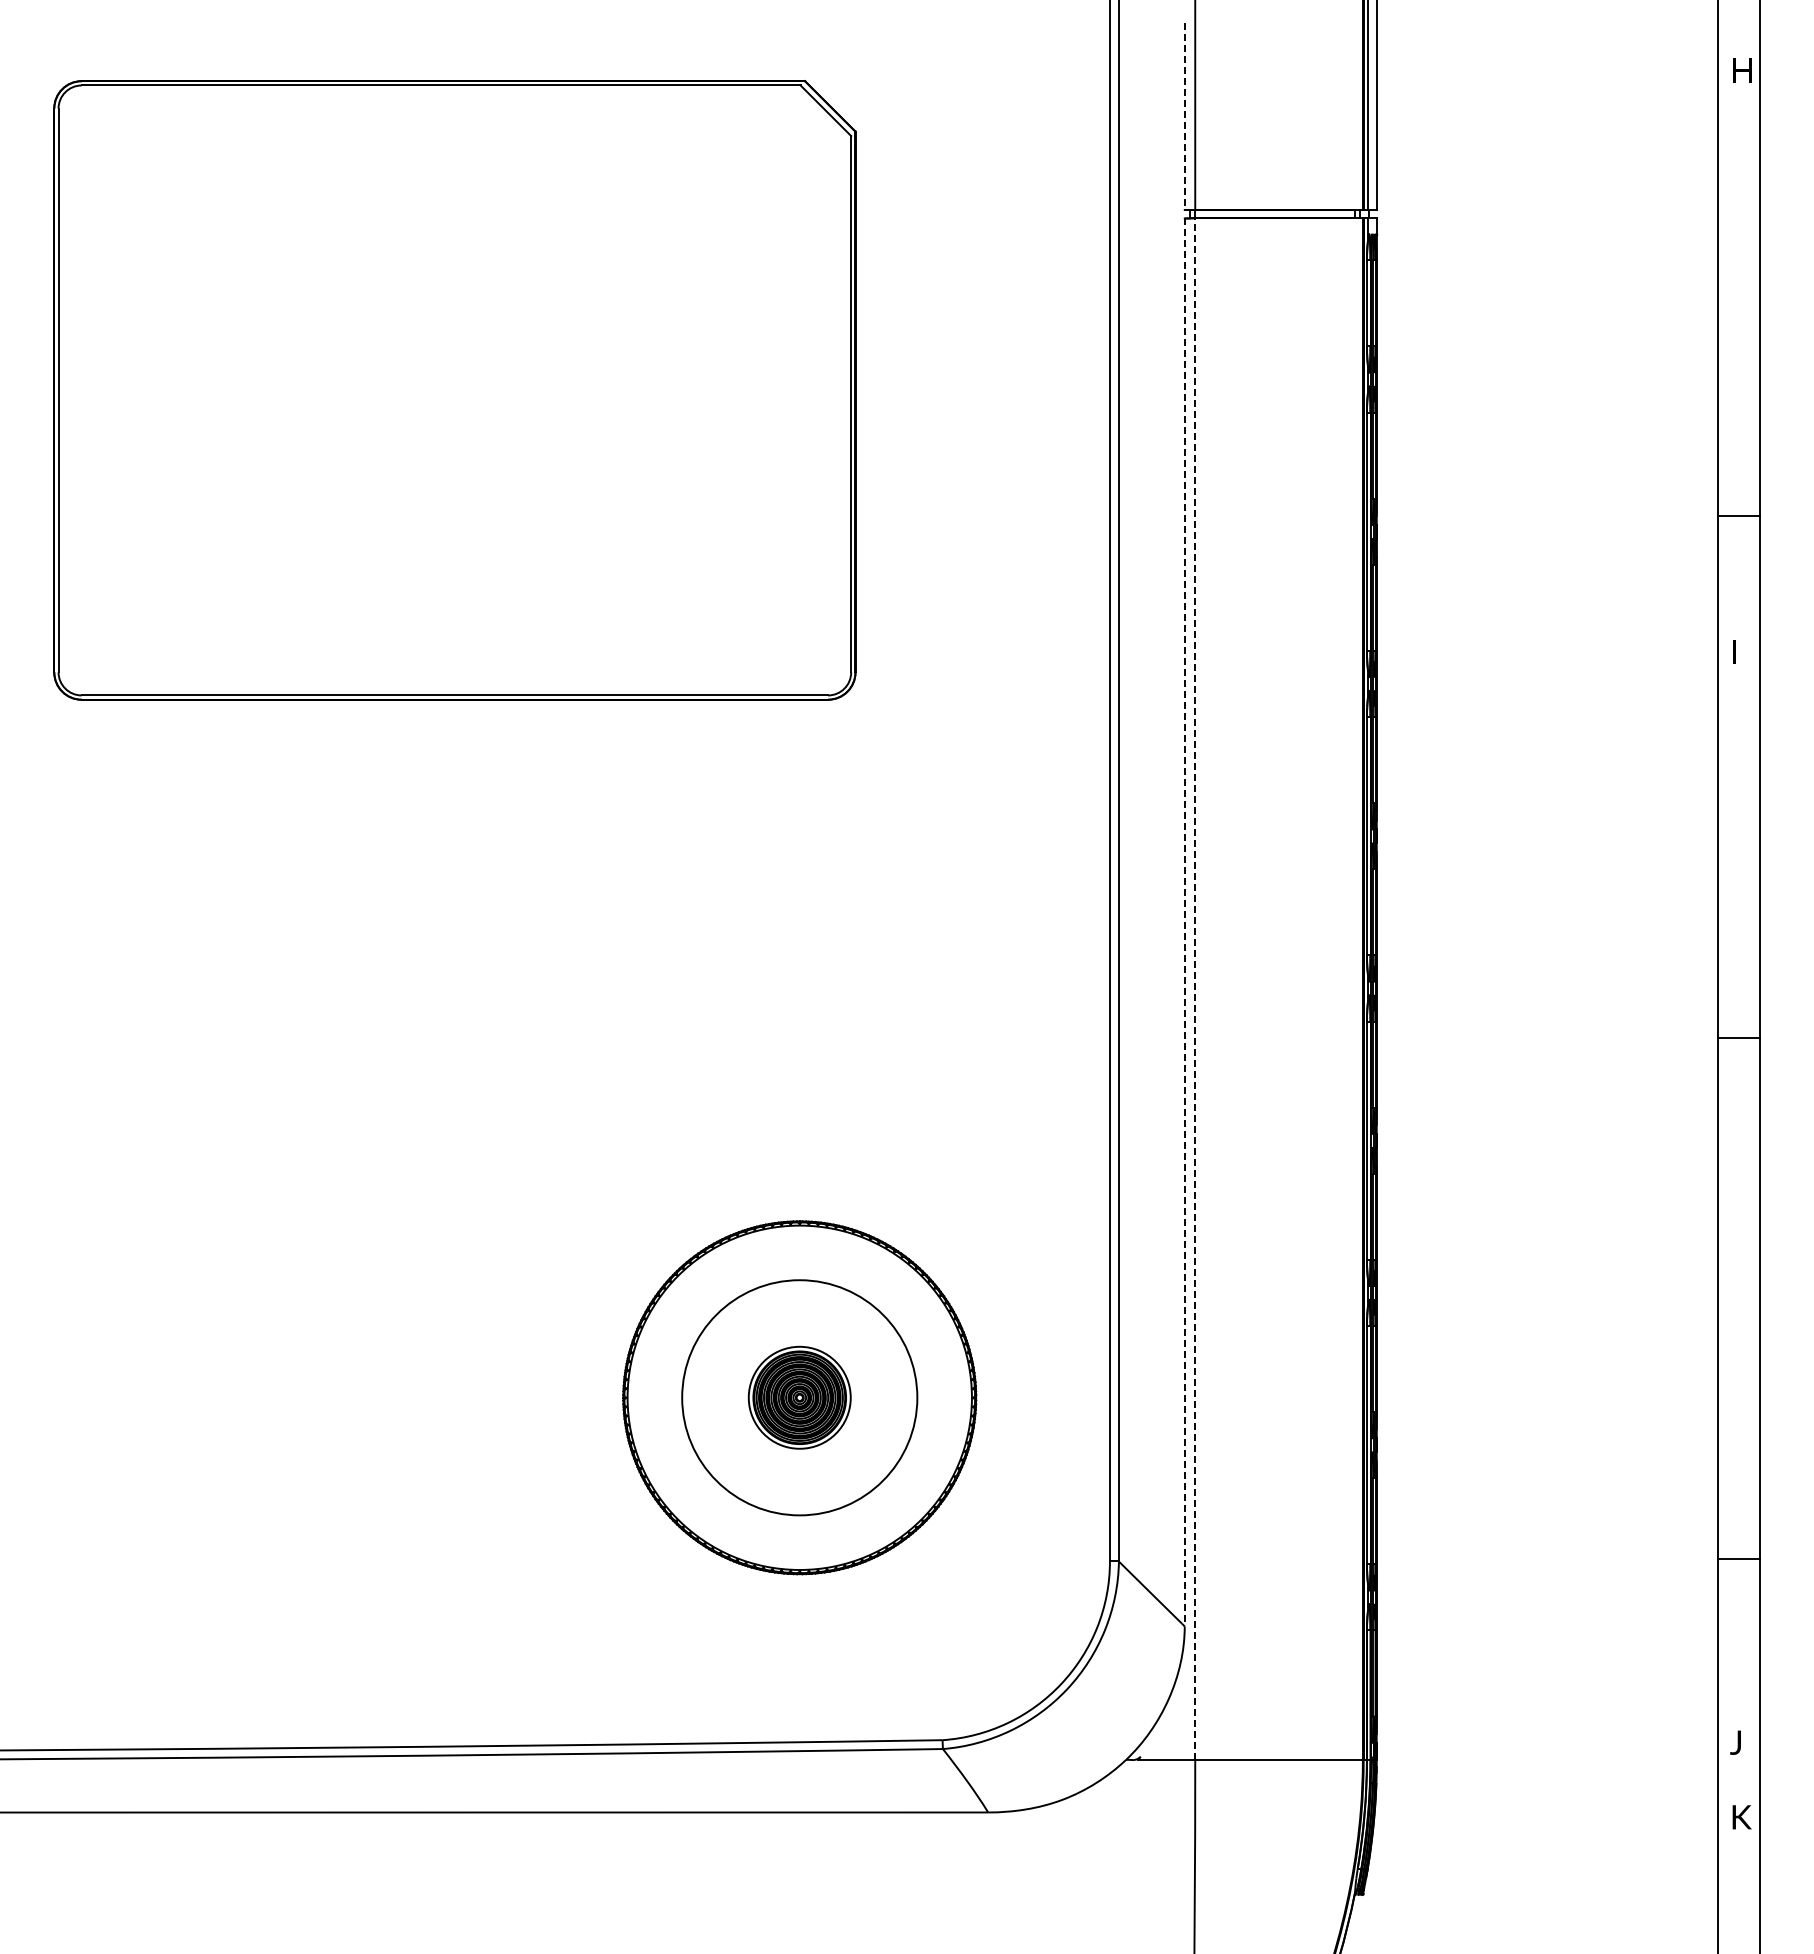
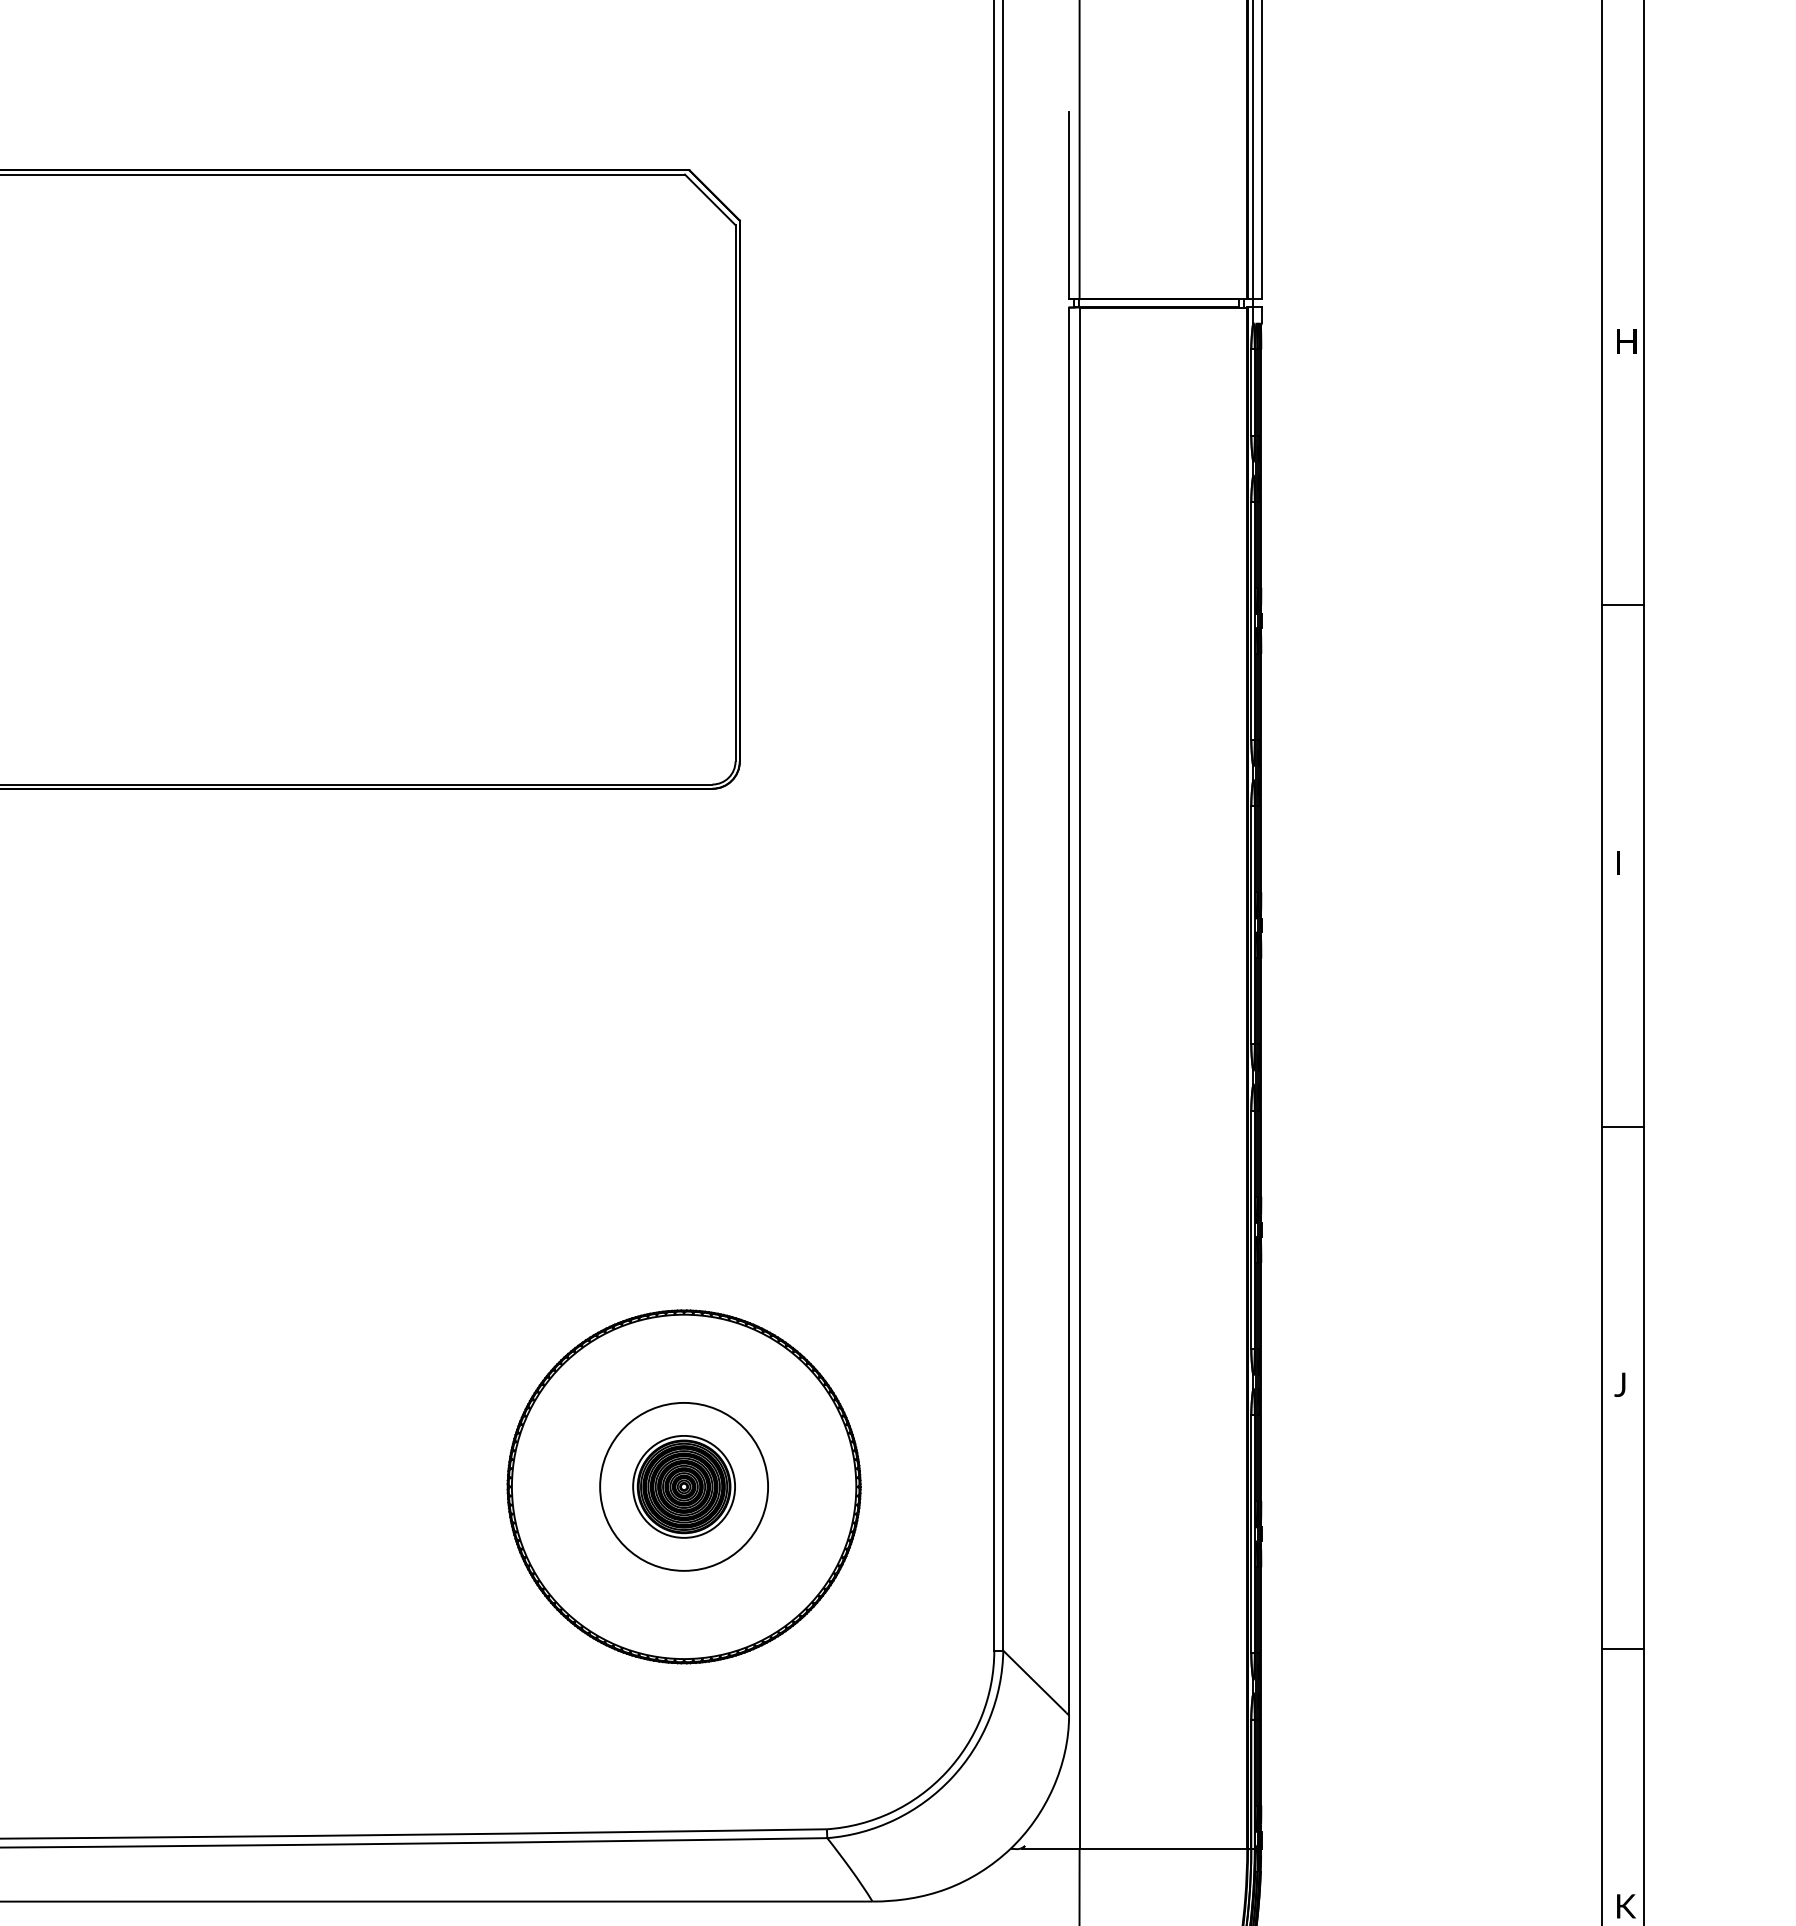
text: (1742, 70) -> (1626, 341), moved
line: (1184, 117) -> (1068, 206), dashed -> solid
text: (1734, 651) -> (1618, 862), moved
line: (1184, 922) -> (1068, 1011), dashed -> solid
line: (1195, 989) -> (1079, 1078), dashed -> solid
circle: (799, 1397) -> (683, 1486), size x0.71
text: (1735, 1742) -> (1619, 1384), moved

